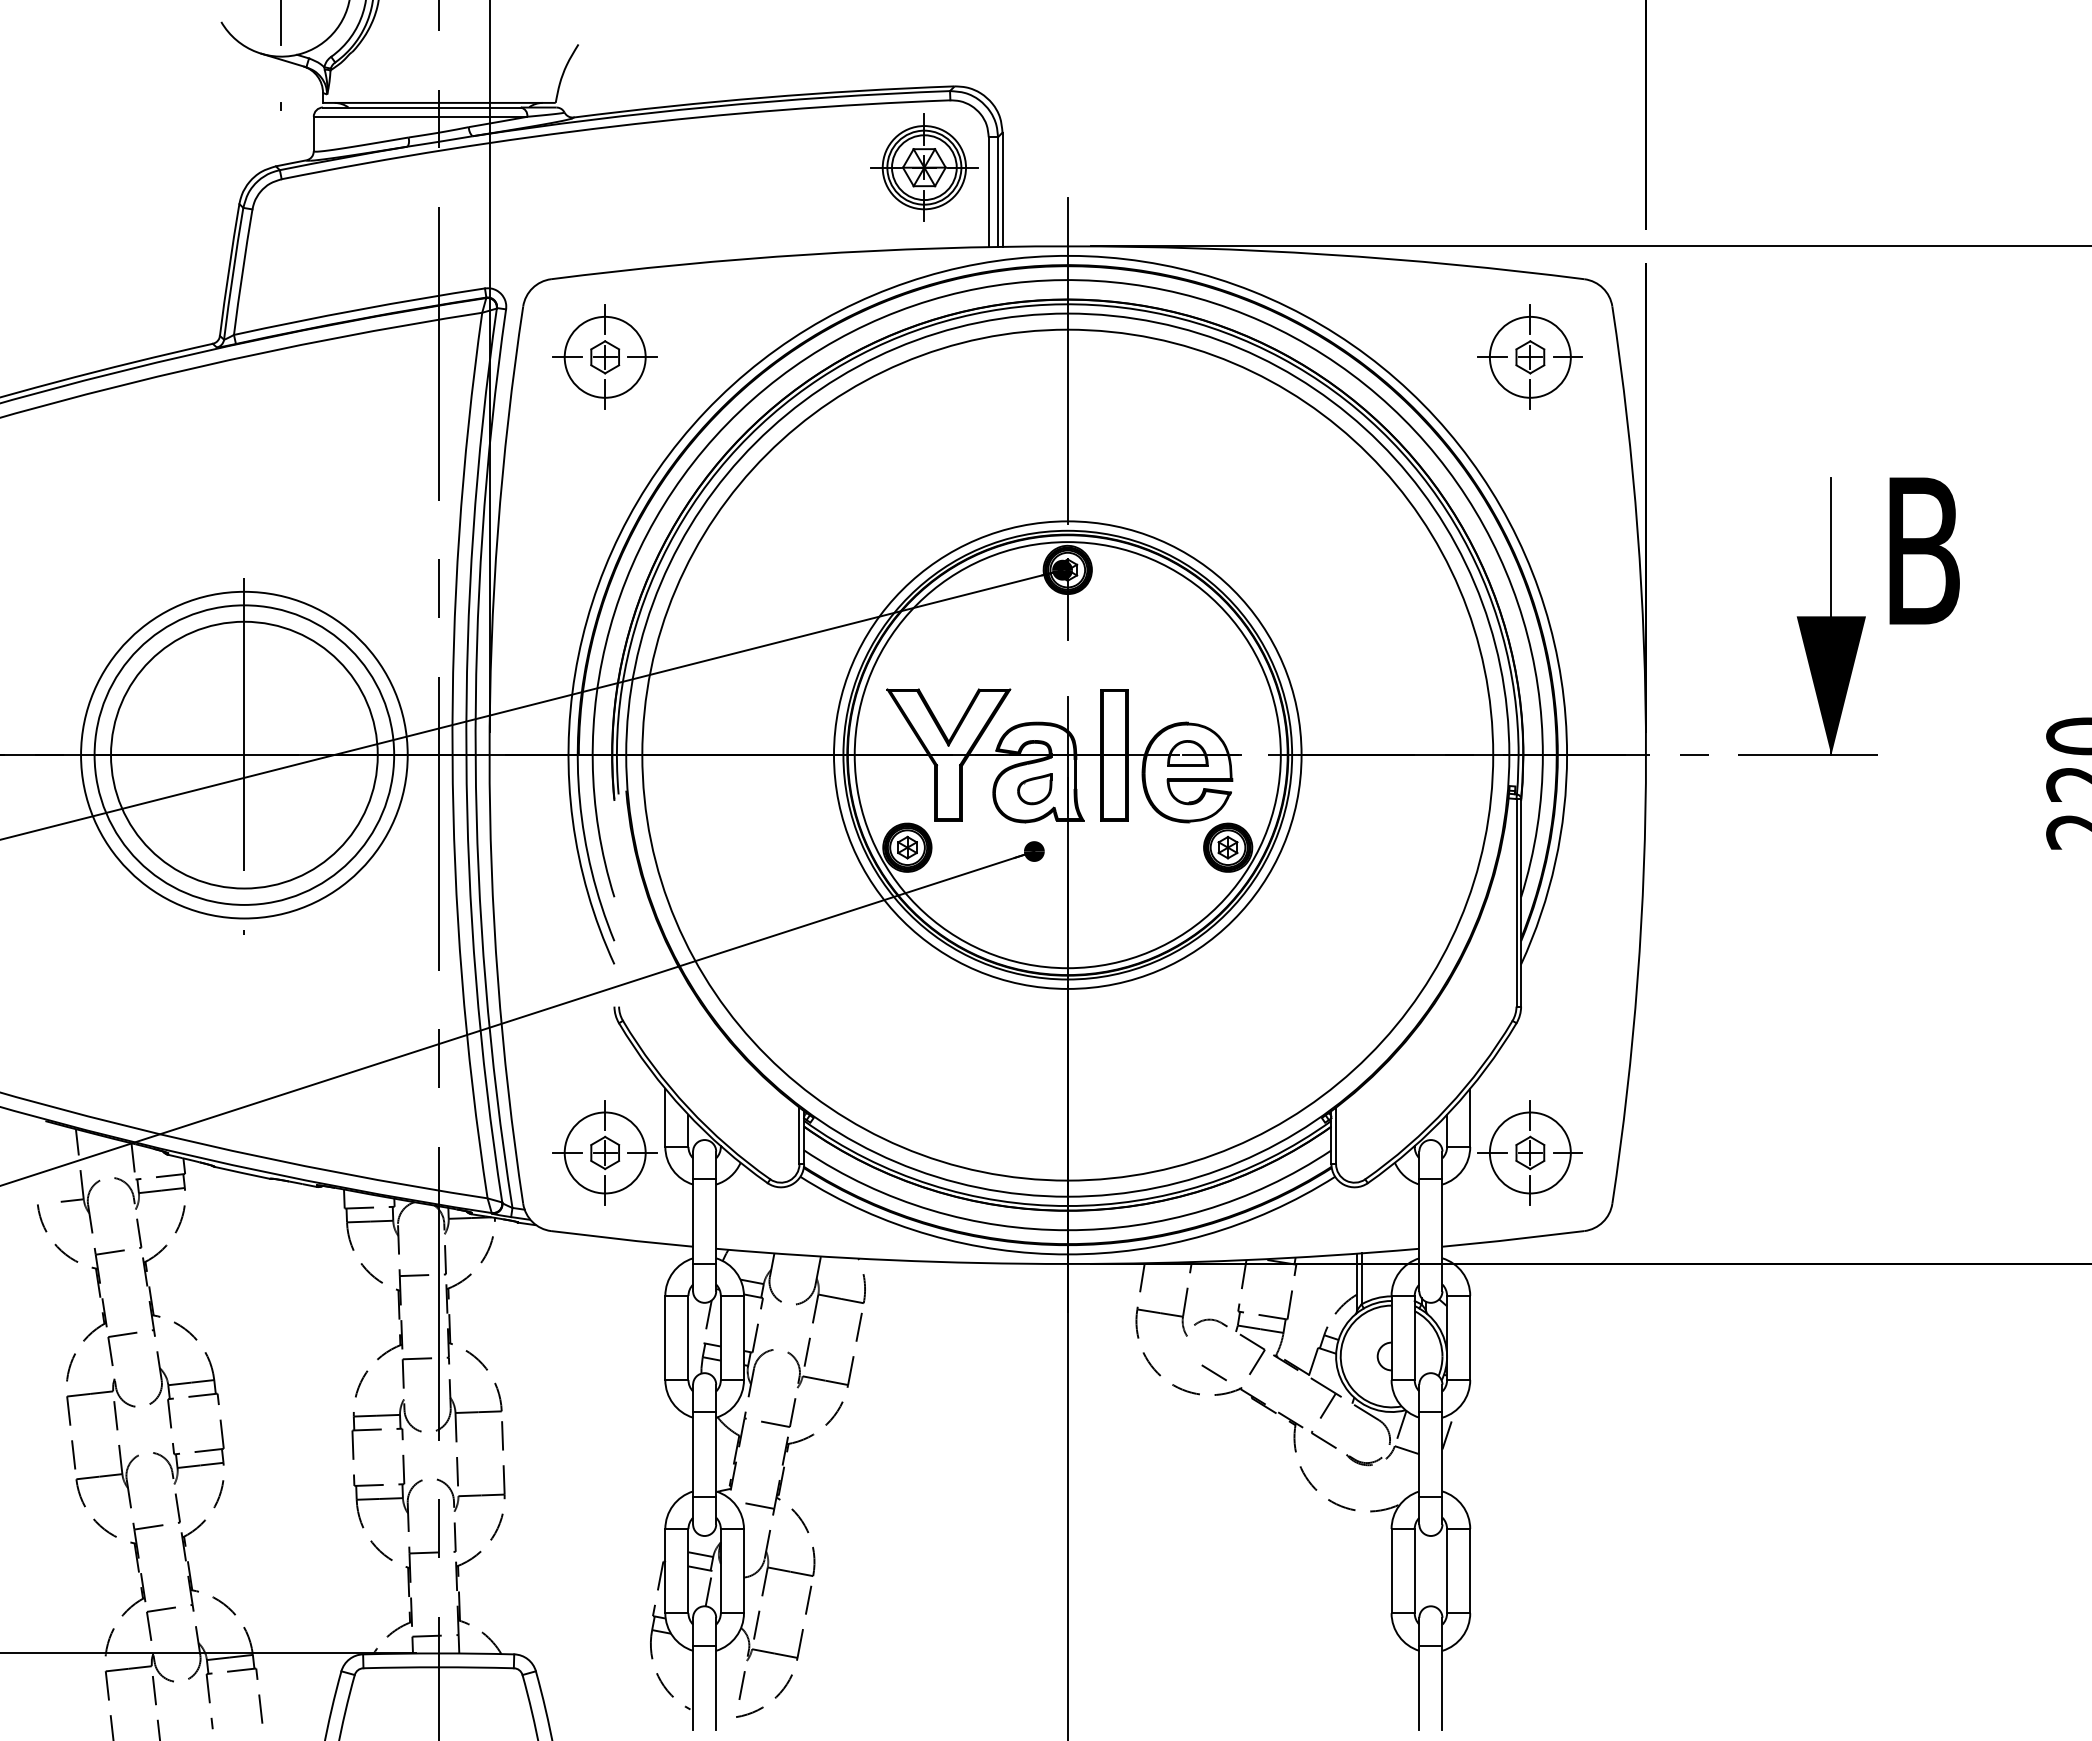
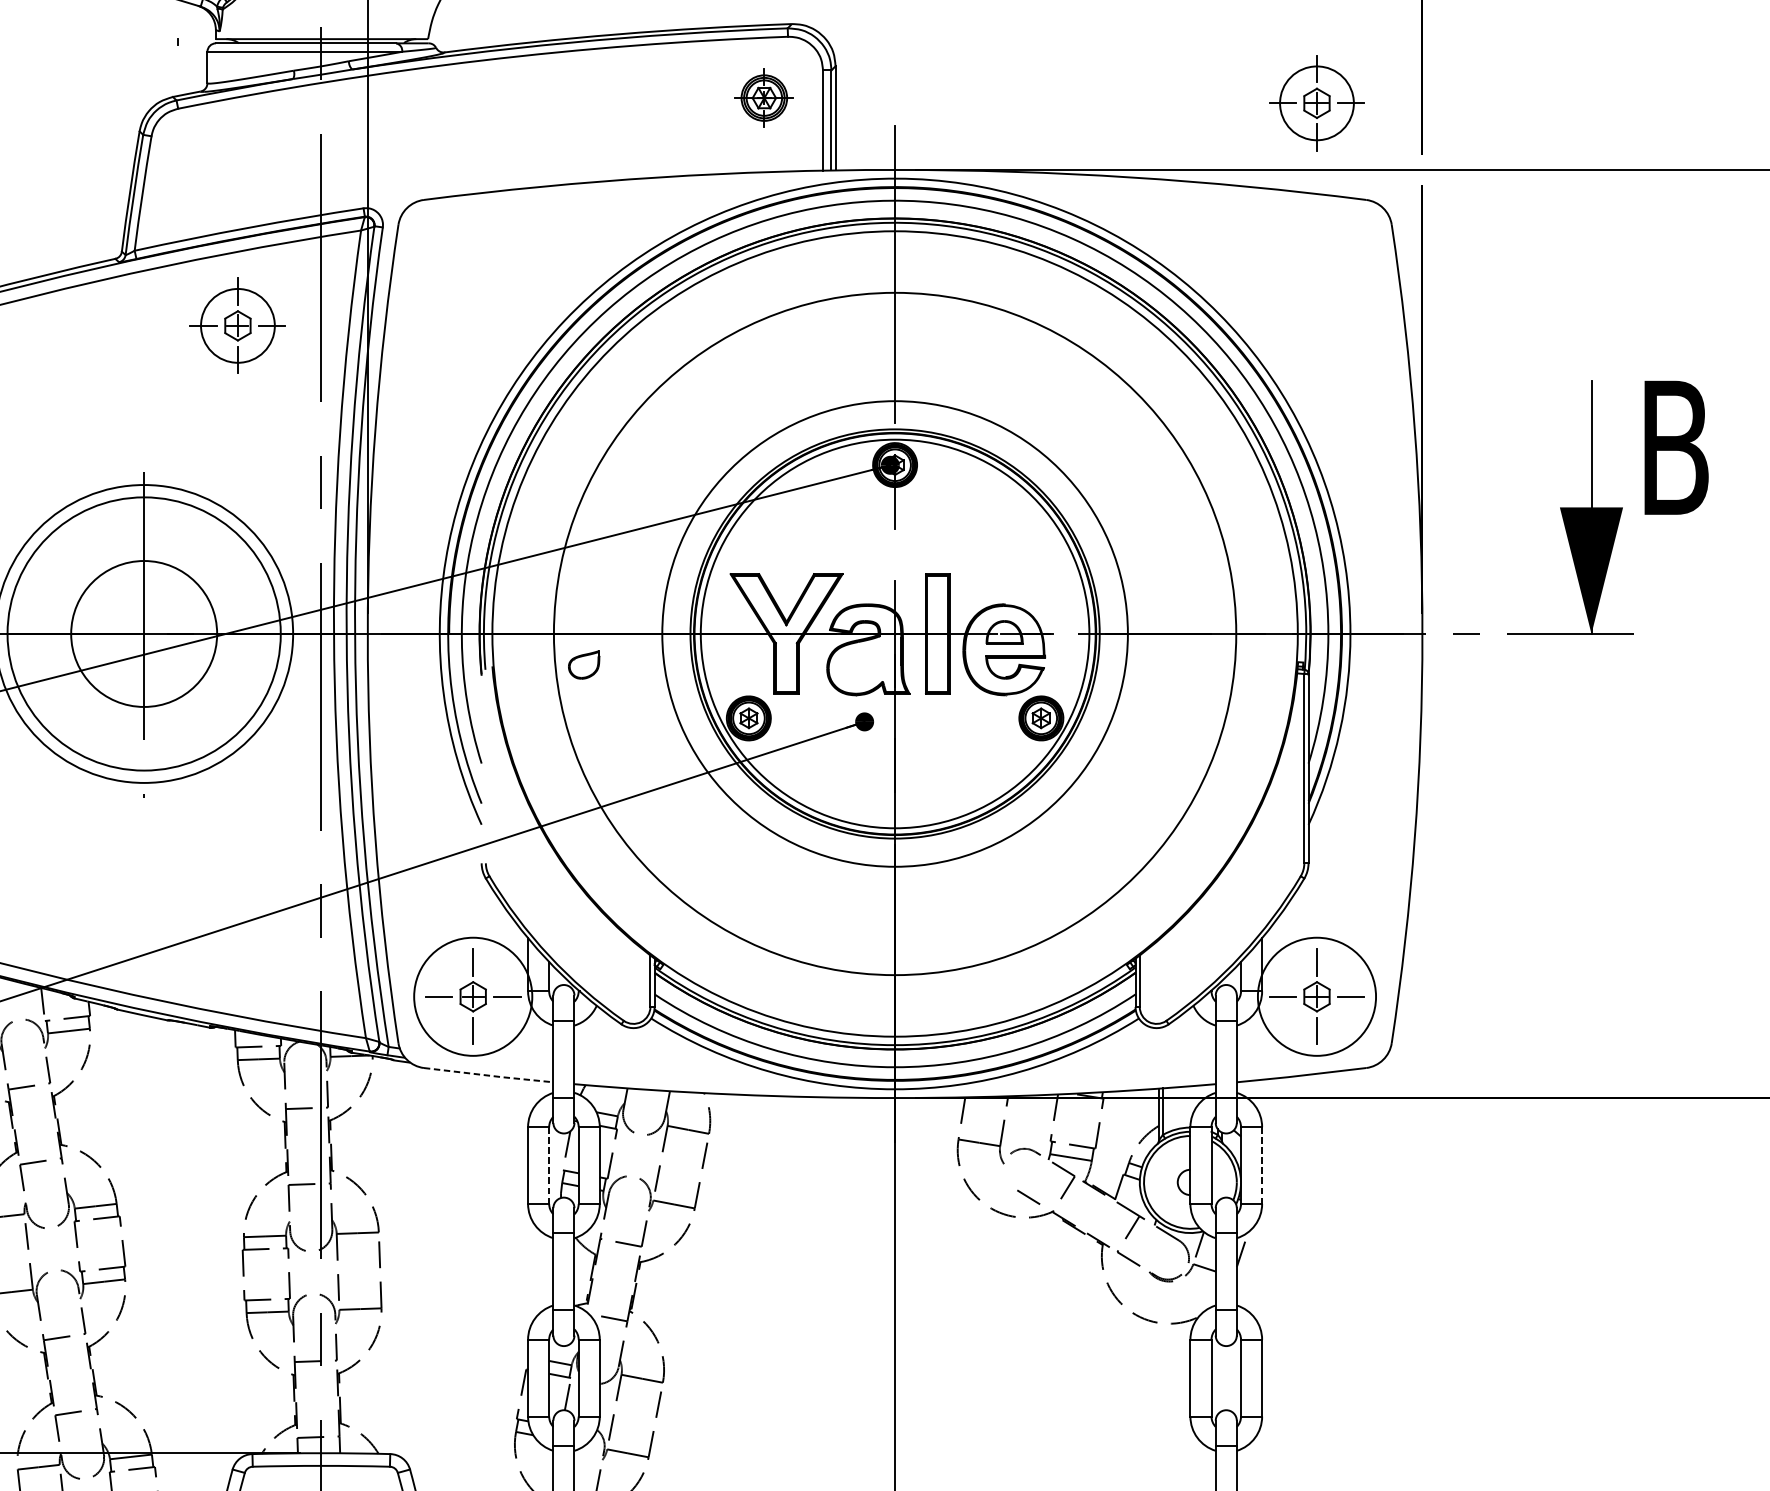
part: (924, 167) -> (764, 98), size x0.6
part: (604, 356) -> (237, 325), moved
part: (1529, 356) -> (1316, 102), moved
circle: (244, 754) -> (144, 633), size x0.6
circle: (1067, 754) -> (894, 633), size x0.6
circle: (1067, 754) -> (894, 633), size x1.6
part: (1034, 789) -> (583, 665), moved
circle: (604, 1152) -> (472, 996), size x1.6
circle: (1529, 1152) -> (1316, 996), size x1.6
line: (623, 1239) -> (489, 1075), solid -> dashed
line: (688, 1337) -> (549, 1165), solid -> dashed
line: (1470, 1337) -> (1262, 1165), solid -> dashed

